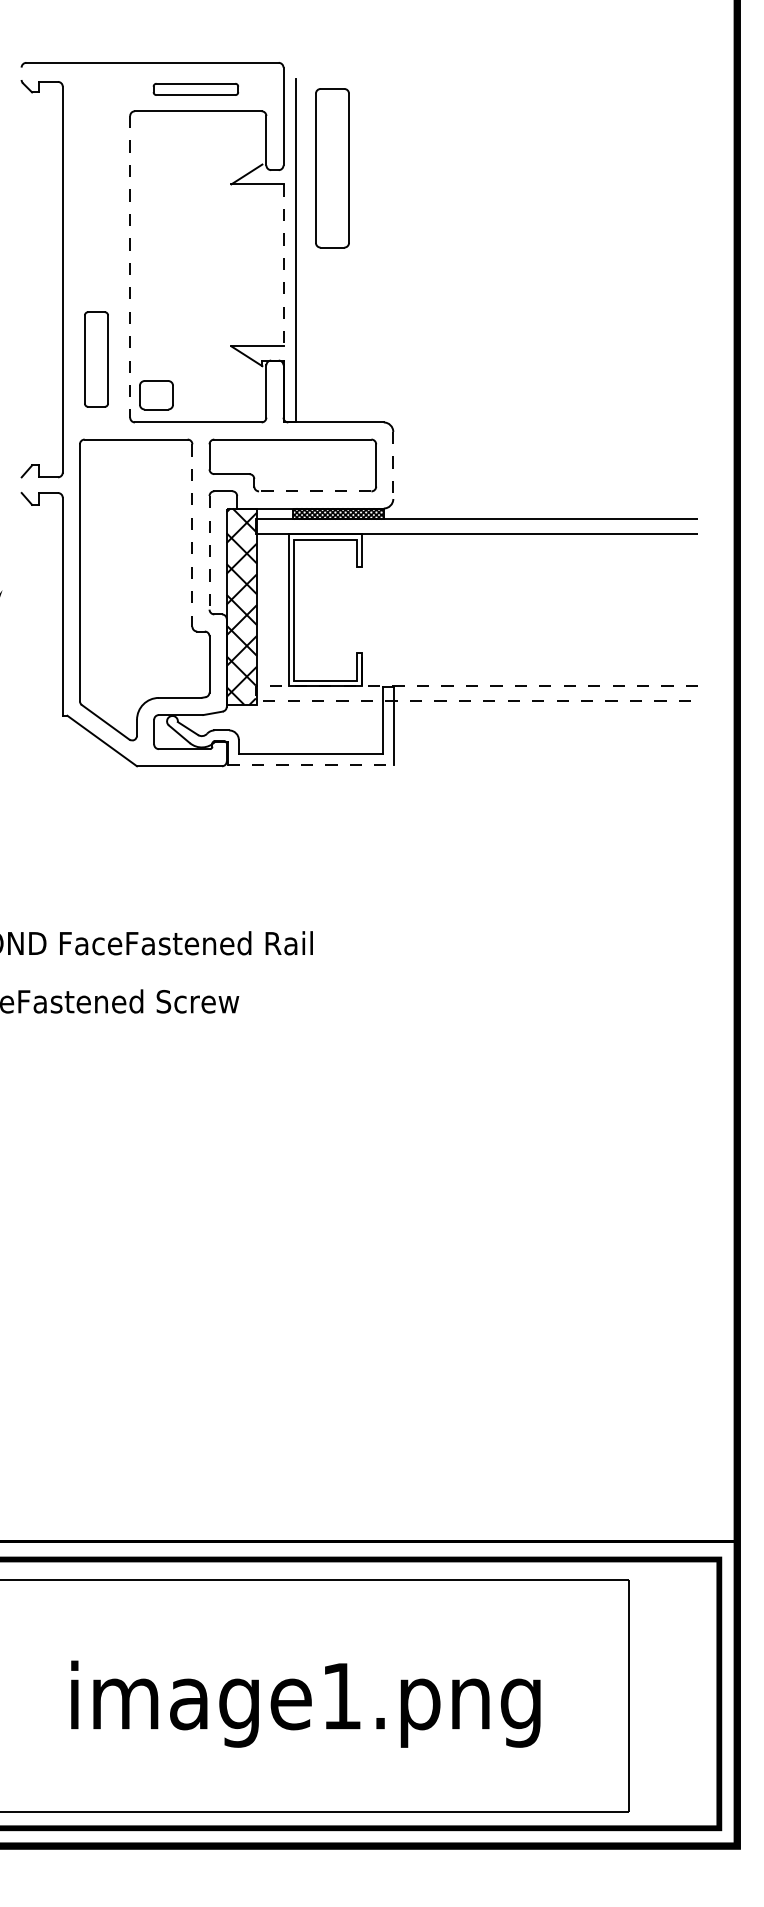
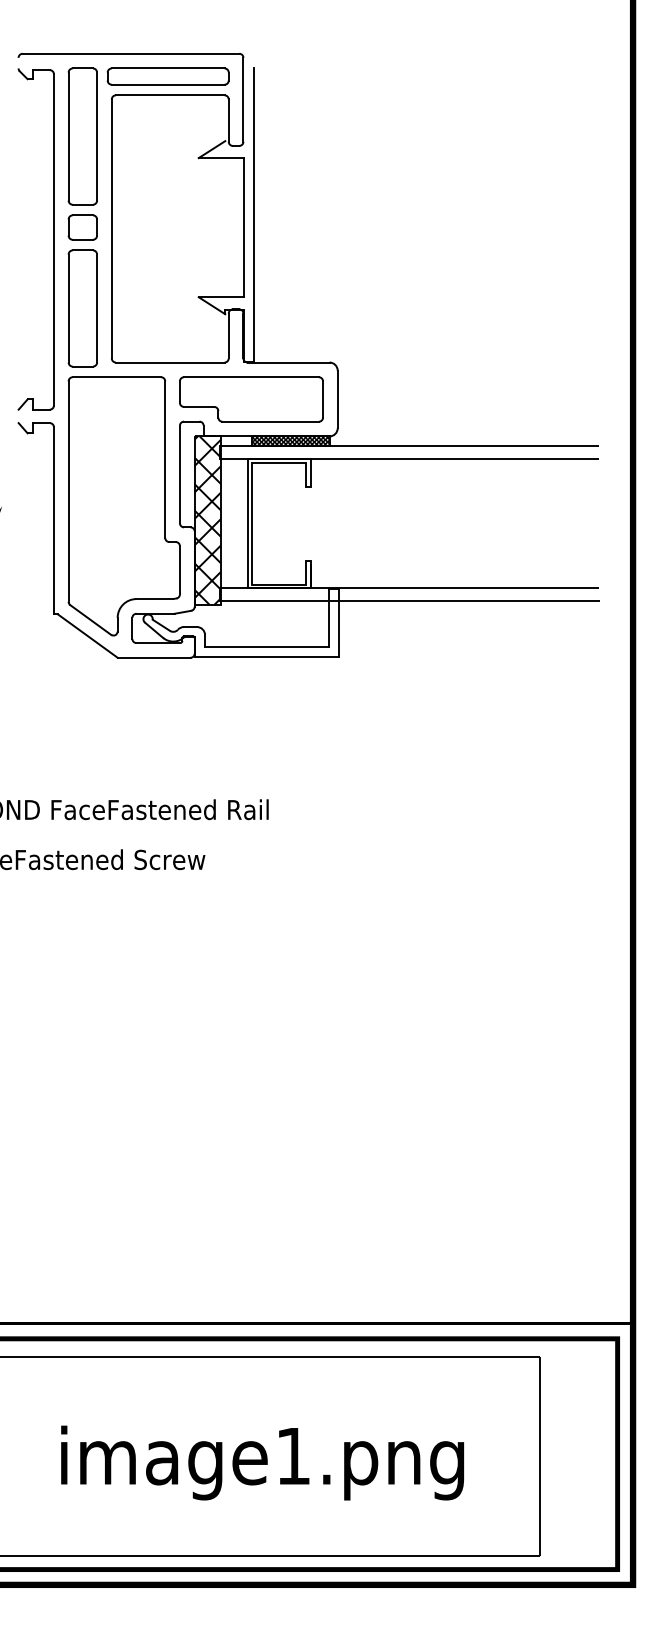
part: (195, 89) -> (167, 76), size x1.67
part: (332, 168) -> (82, 136), moved
line: (284, 265) -> (244, 227), dashed -> solid
line: (130, 266) -> (112, 228), dashed -> solid
part: (96, 359) -> (82, 308), size x1.43
part: (156, 395) -> (82, 227), moved
line: (393, 465) -> (337, 399), dashed -> solid
line: (314, 491) -> (270, 421), dashed -> solid
line: (192, 536) -> (165, 460), dashed -> solid
line: (209, 552) -> (179, 474), dashed -> solid
line: (255, 693) -> (219, 595), dashed -> solid
line: (311, 765) -> (267, 657), dashed -> solid

